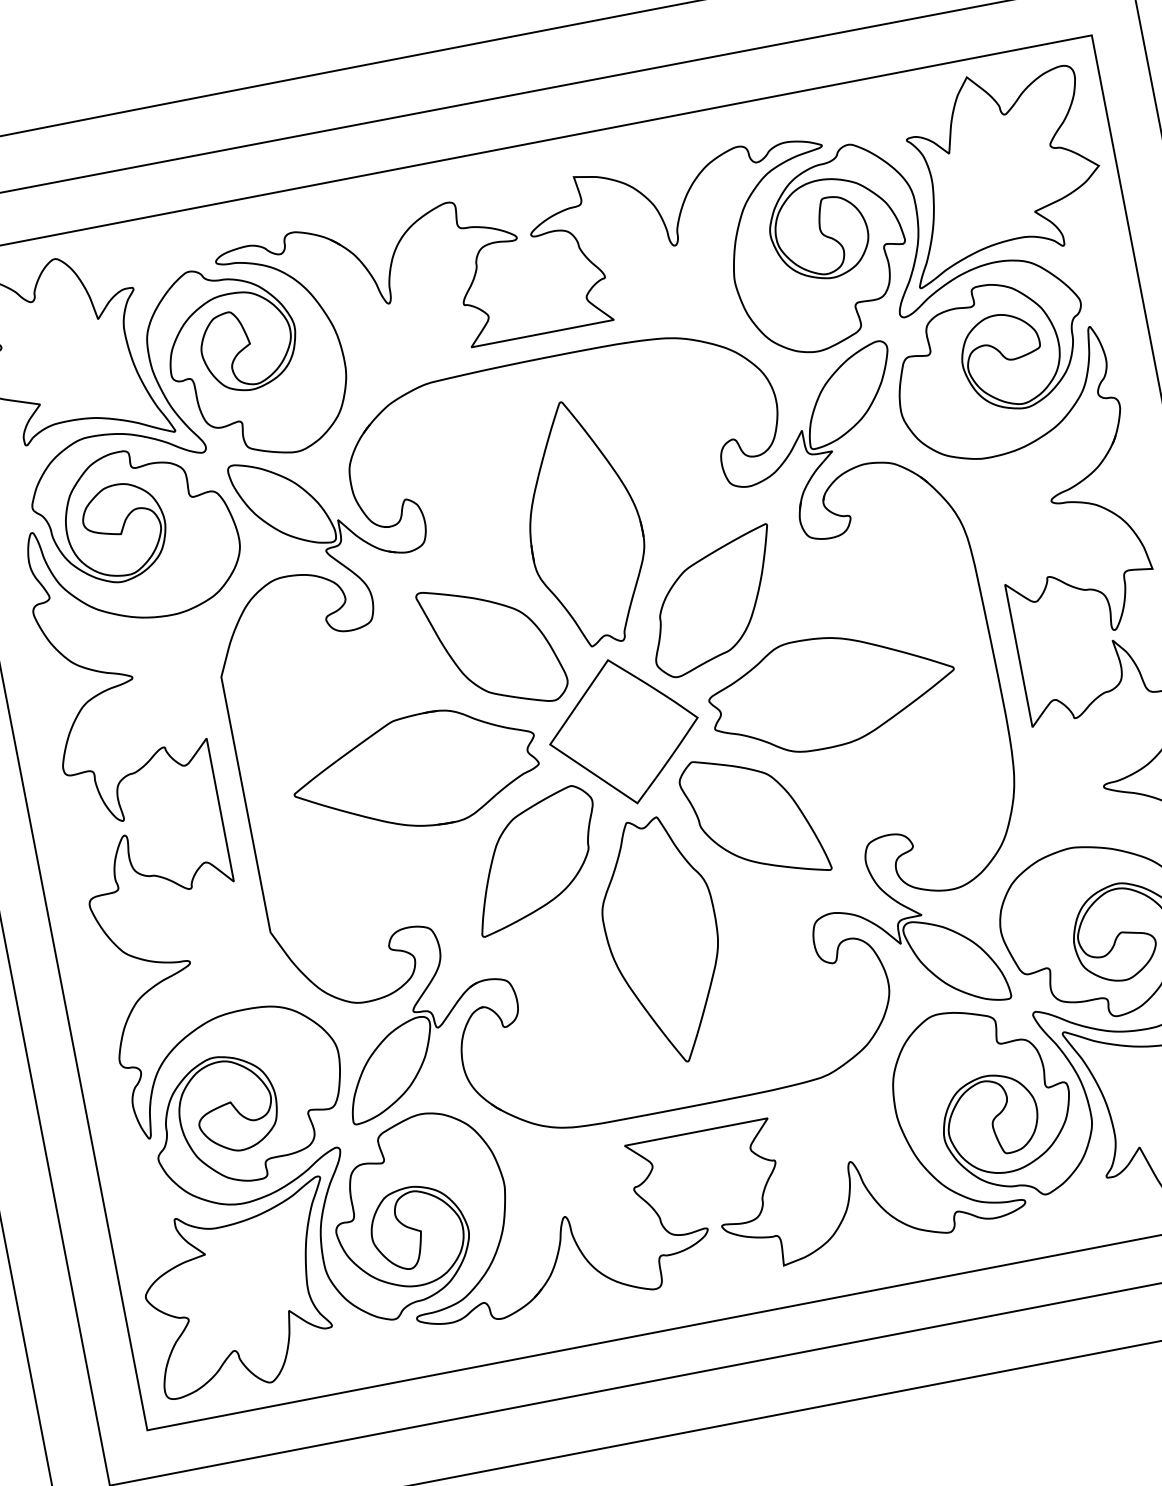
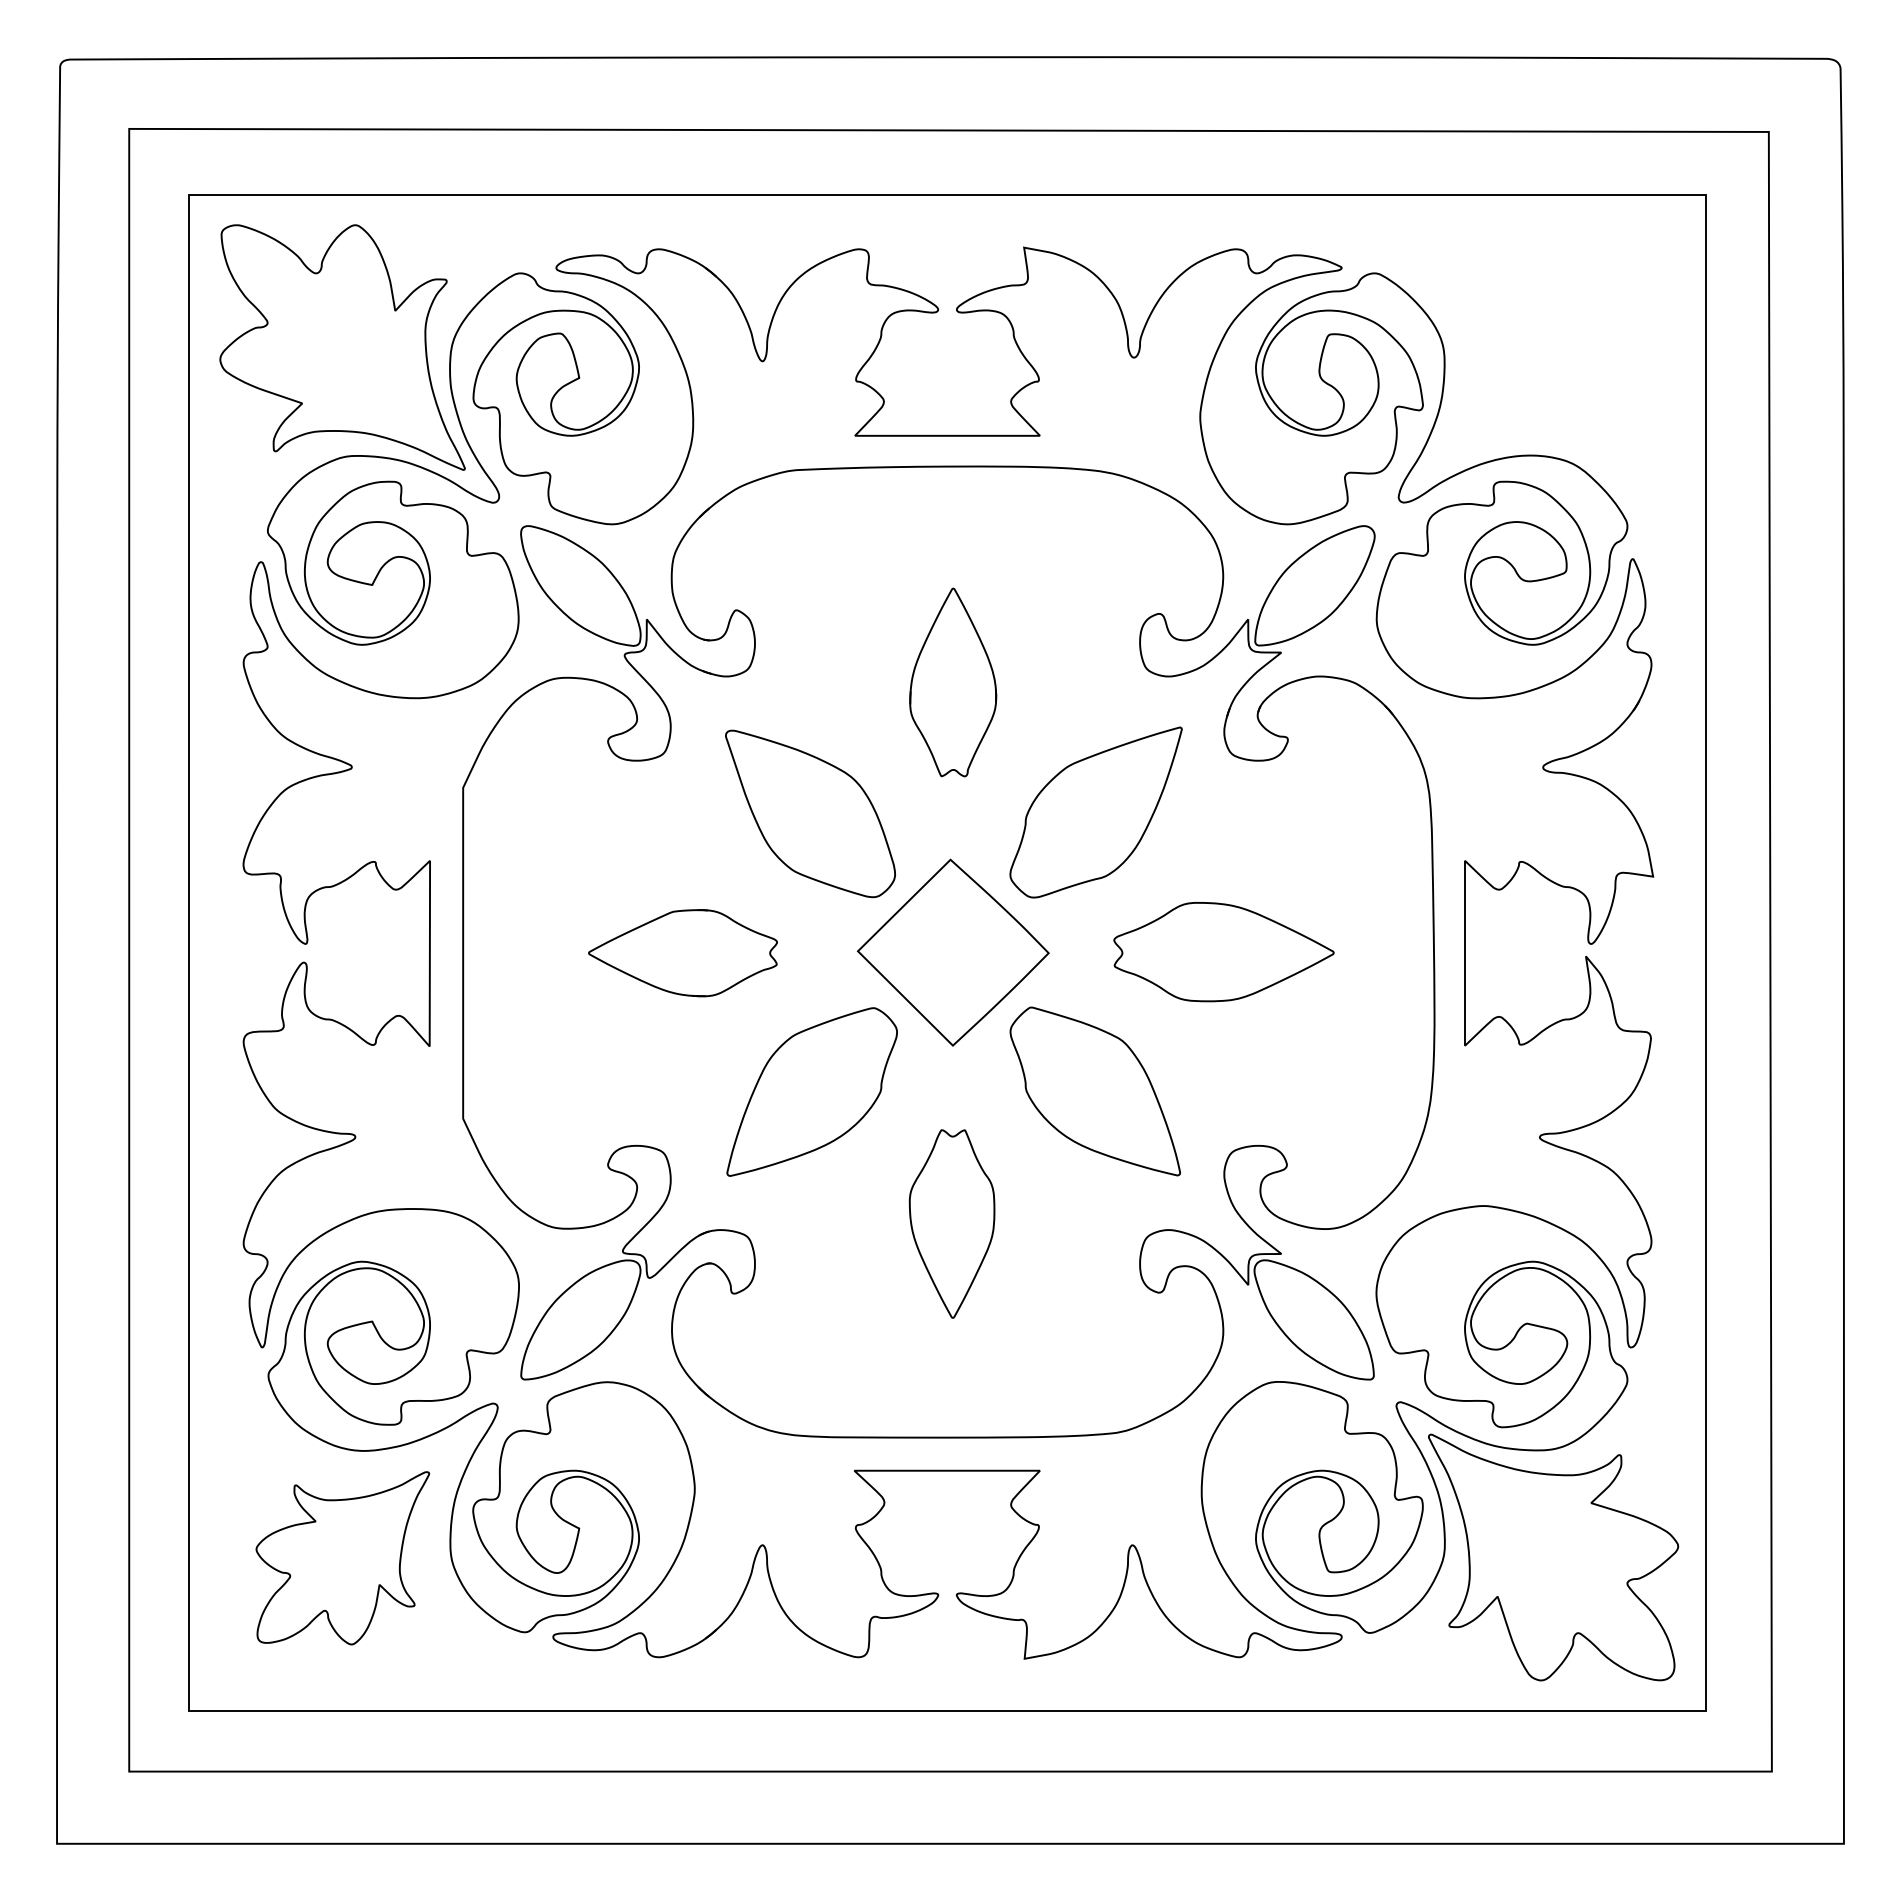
part: (998, 171) -> (1556, 343), removed
part: (583, 523) -> (952, 682), size x0.6
part: (832, 690) -> (1223, 951), size x0.7
part: (415, 771) -> (682, 952), size x0.6
part: (662, 940) -> (951, 1223), size x0.6
part: (242, 1289) -> (342, 1558), size x0.7

